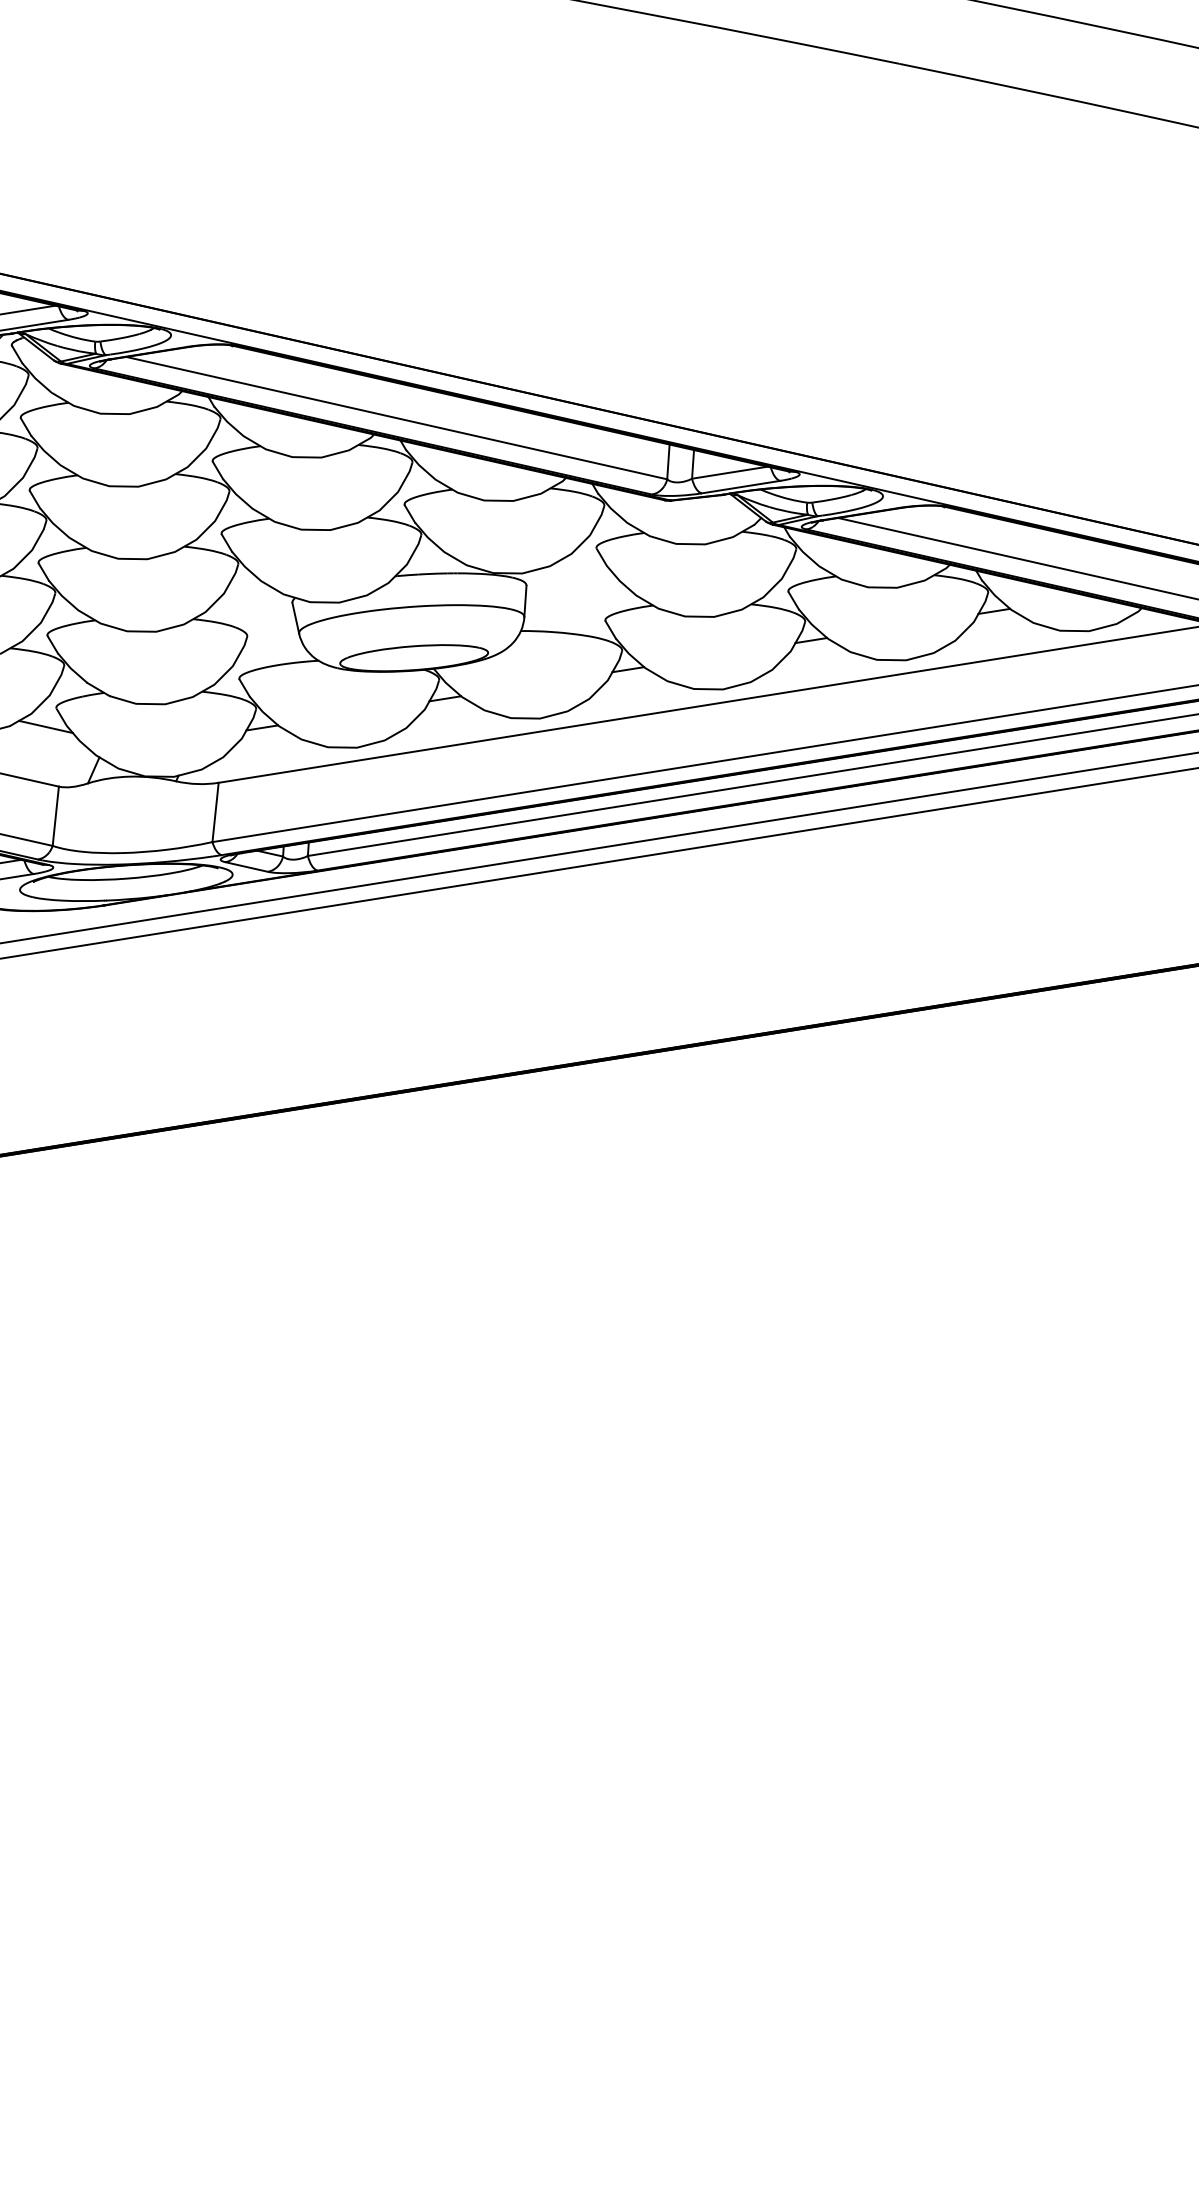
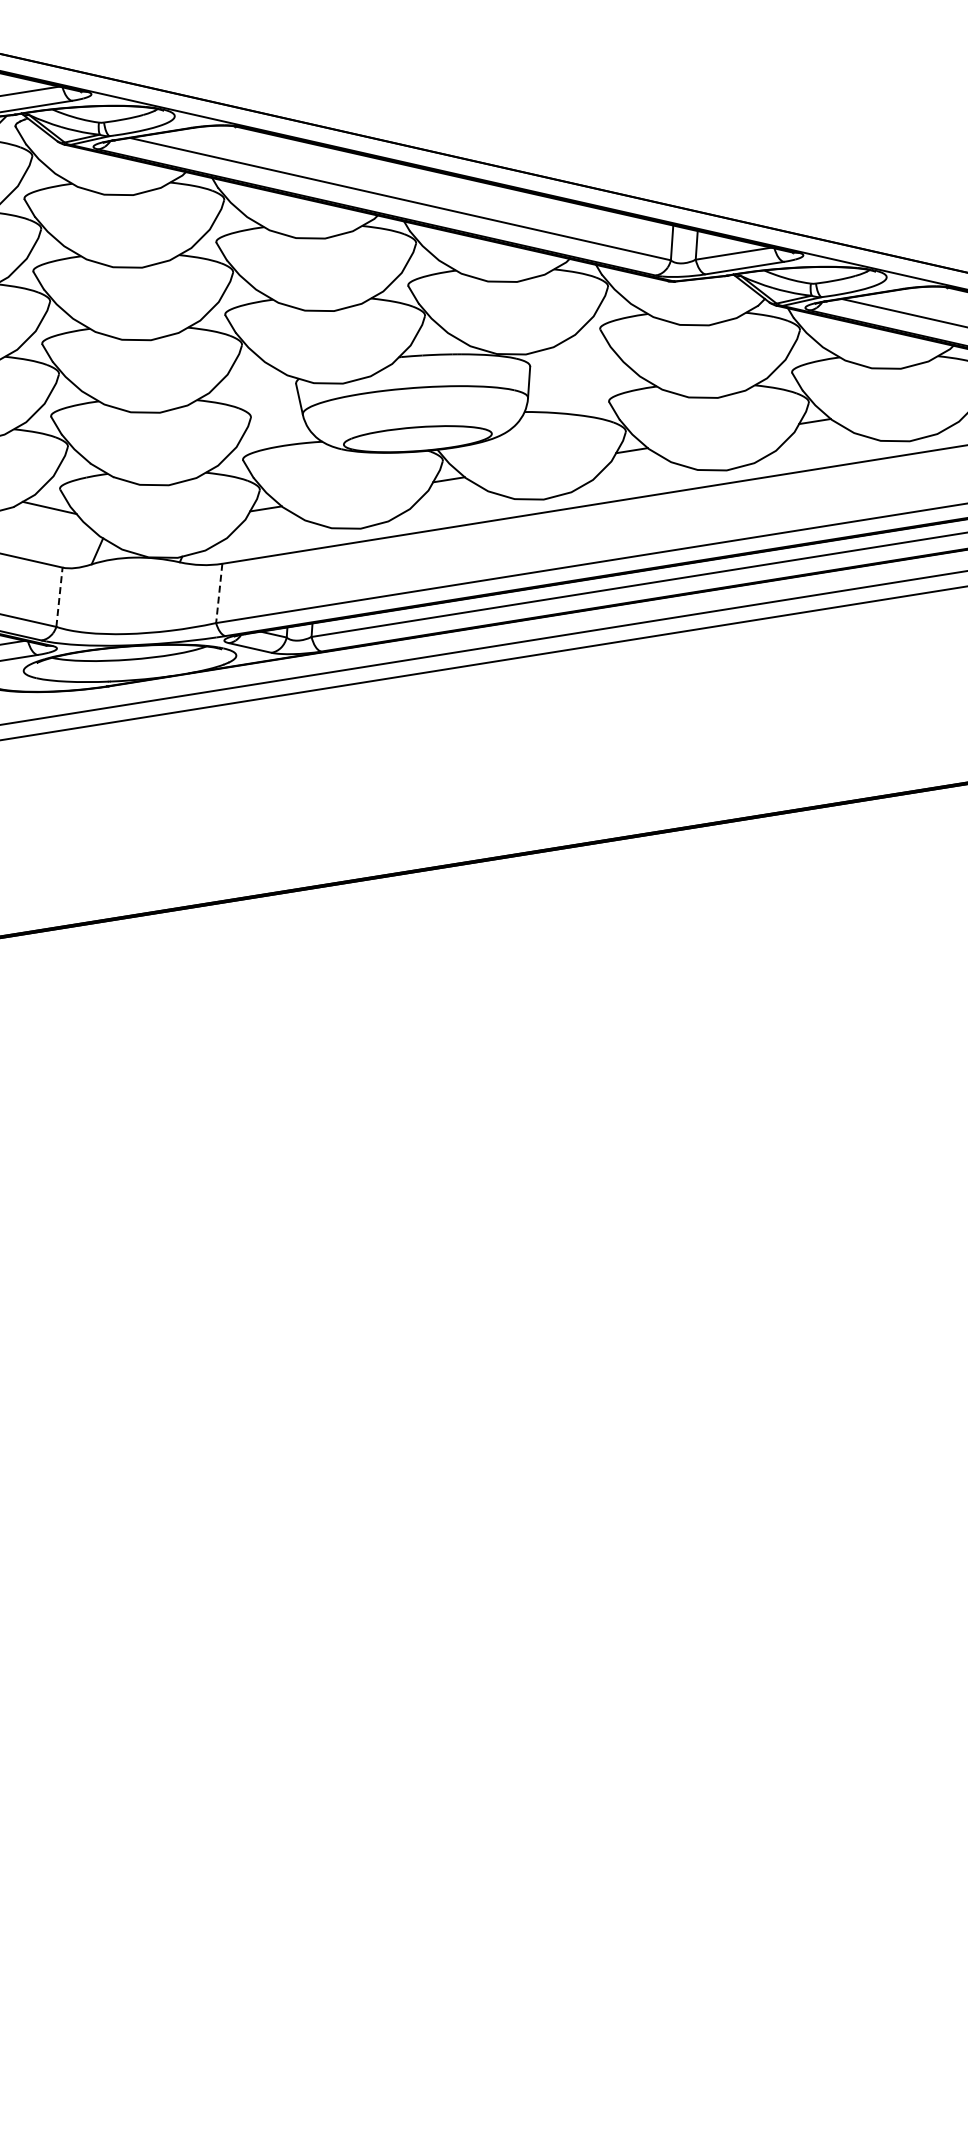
line: (215, 812) -> (219, 593), solid -> dashed
line: (55, 816) -> (59, 597), solid -> dashed

